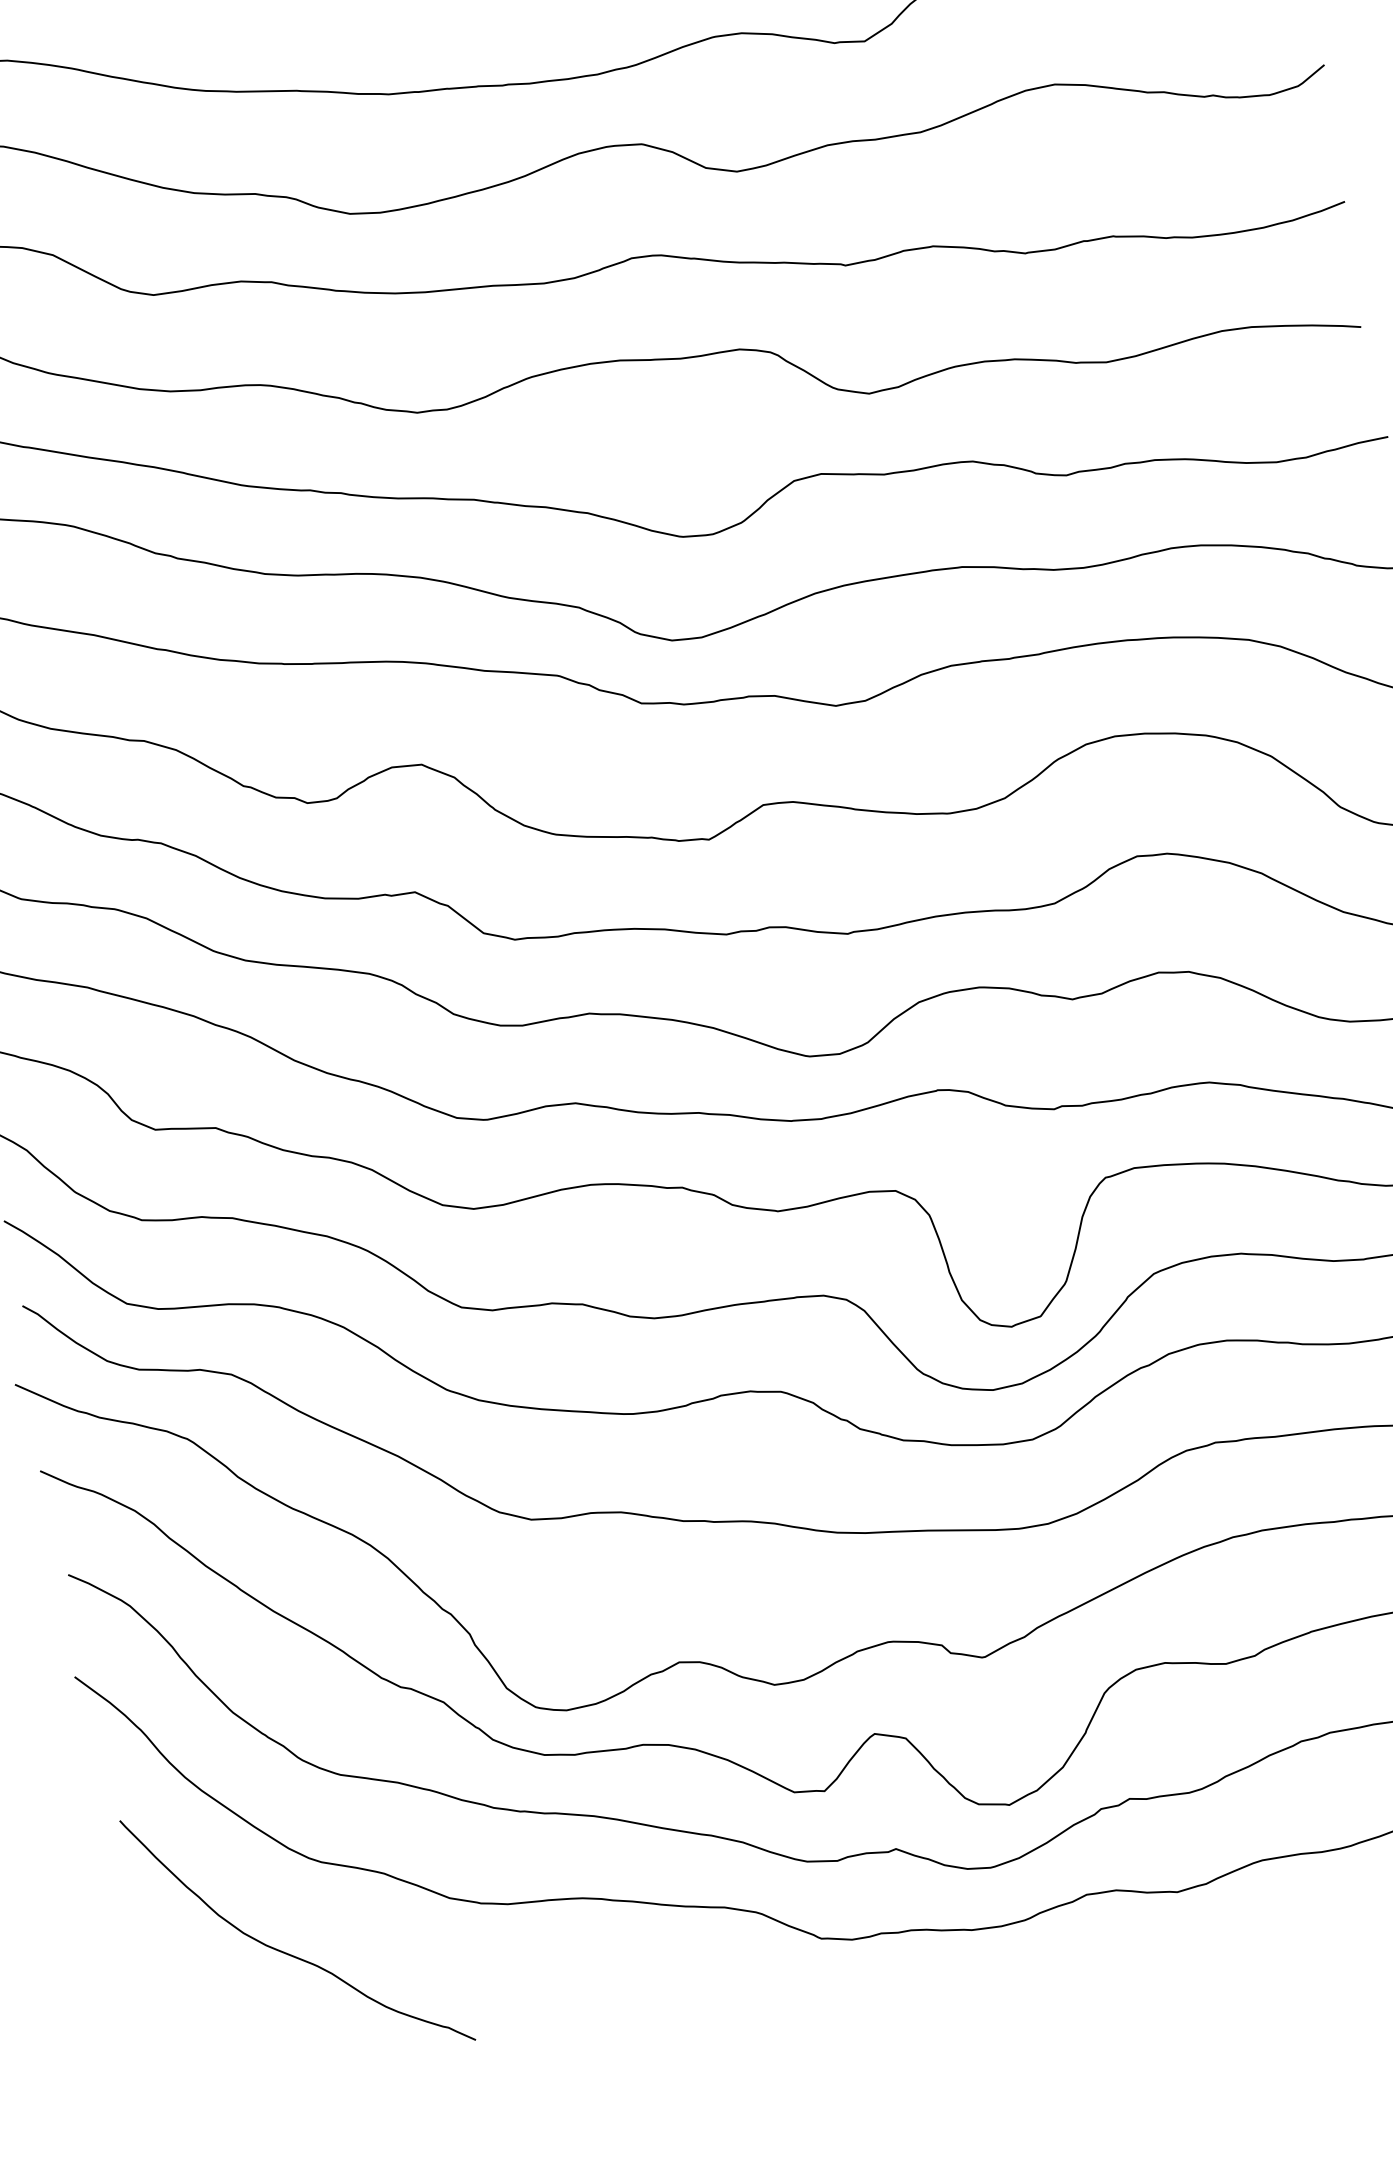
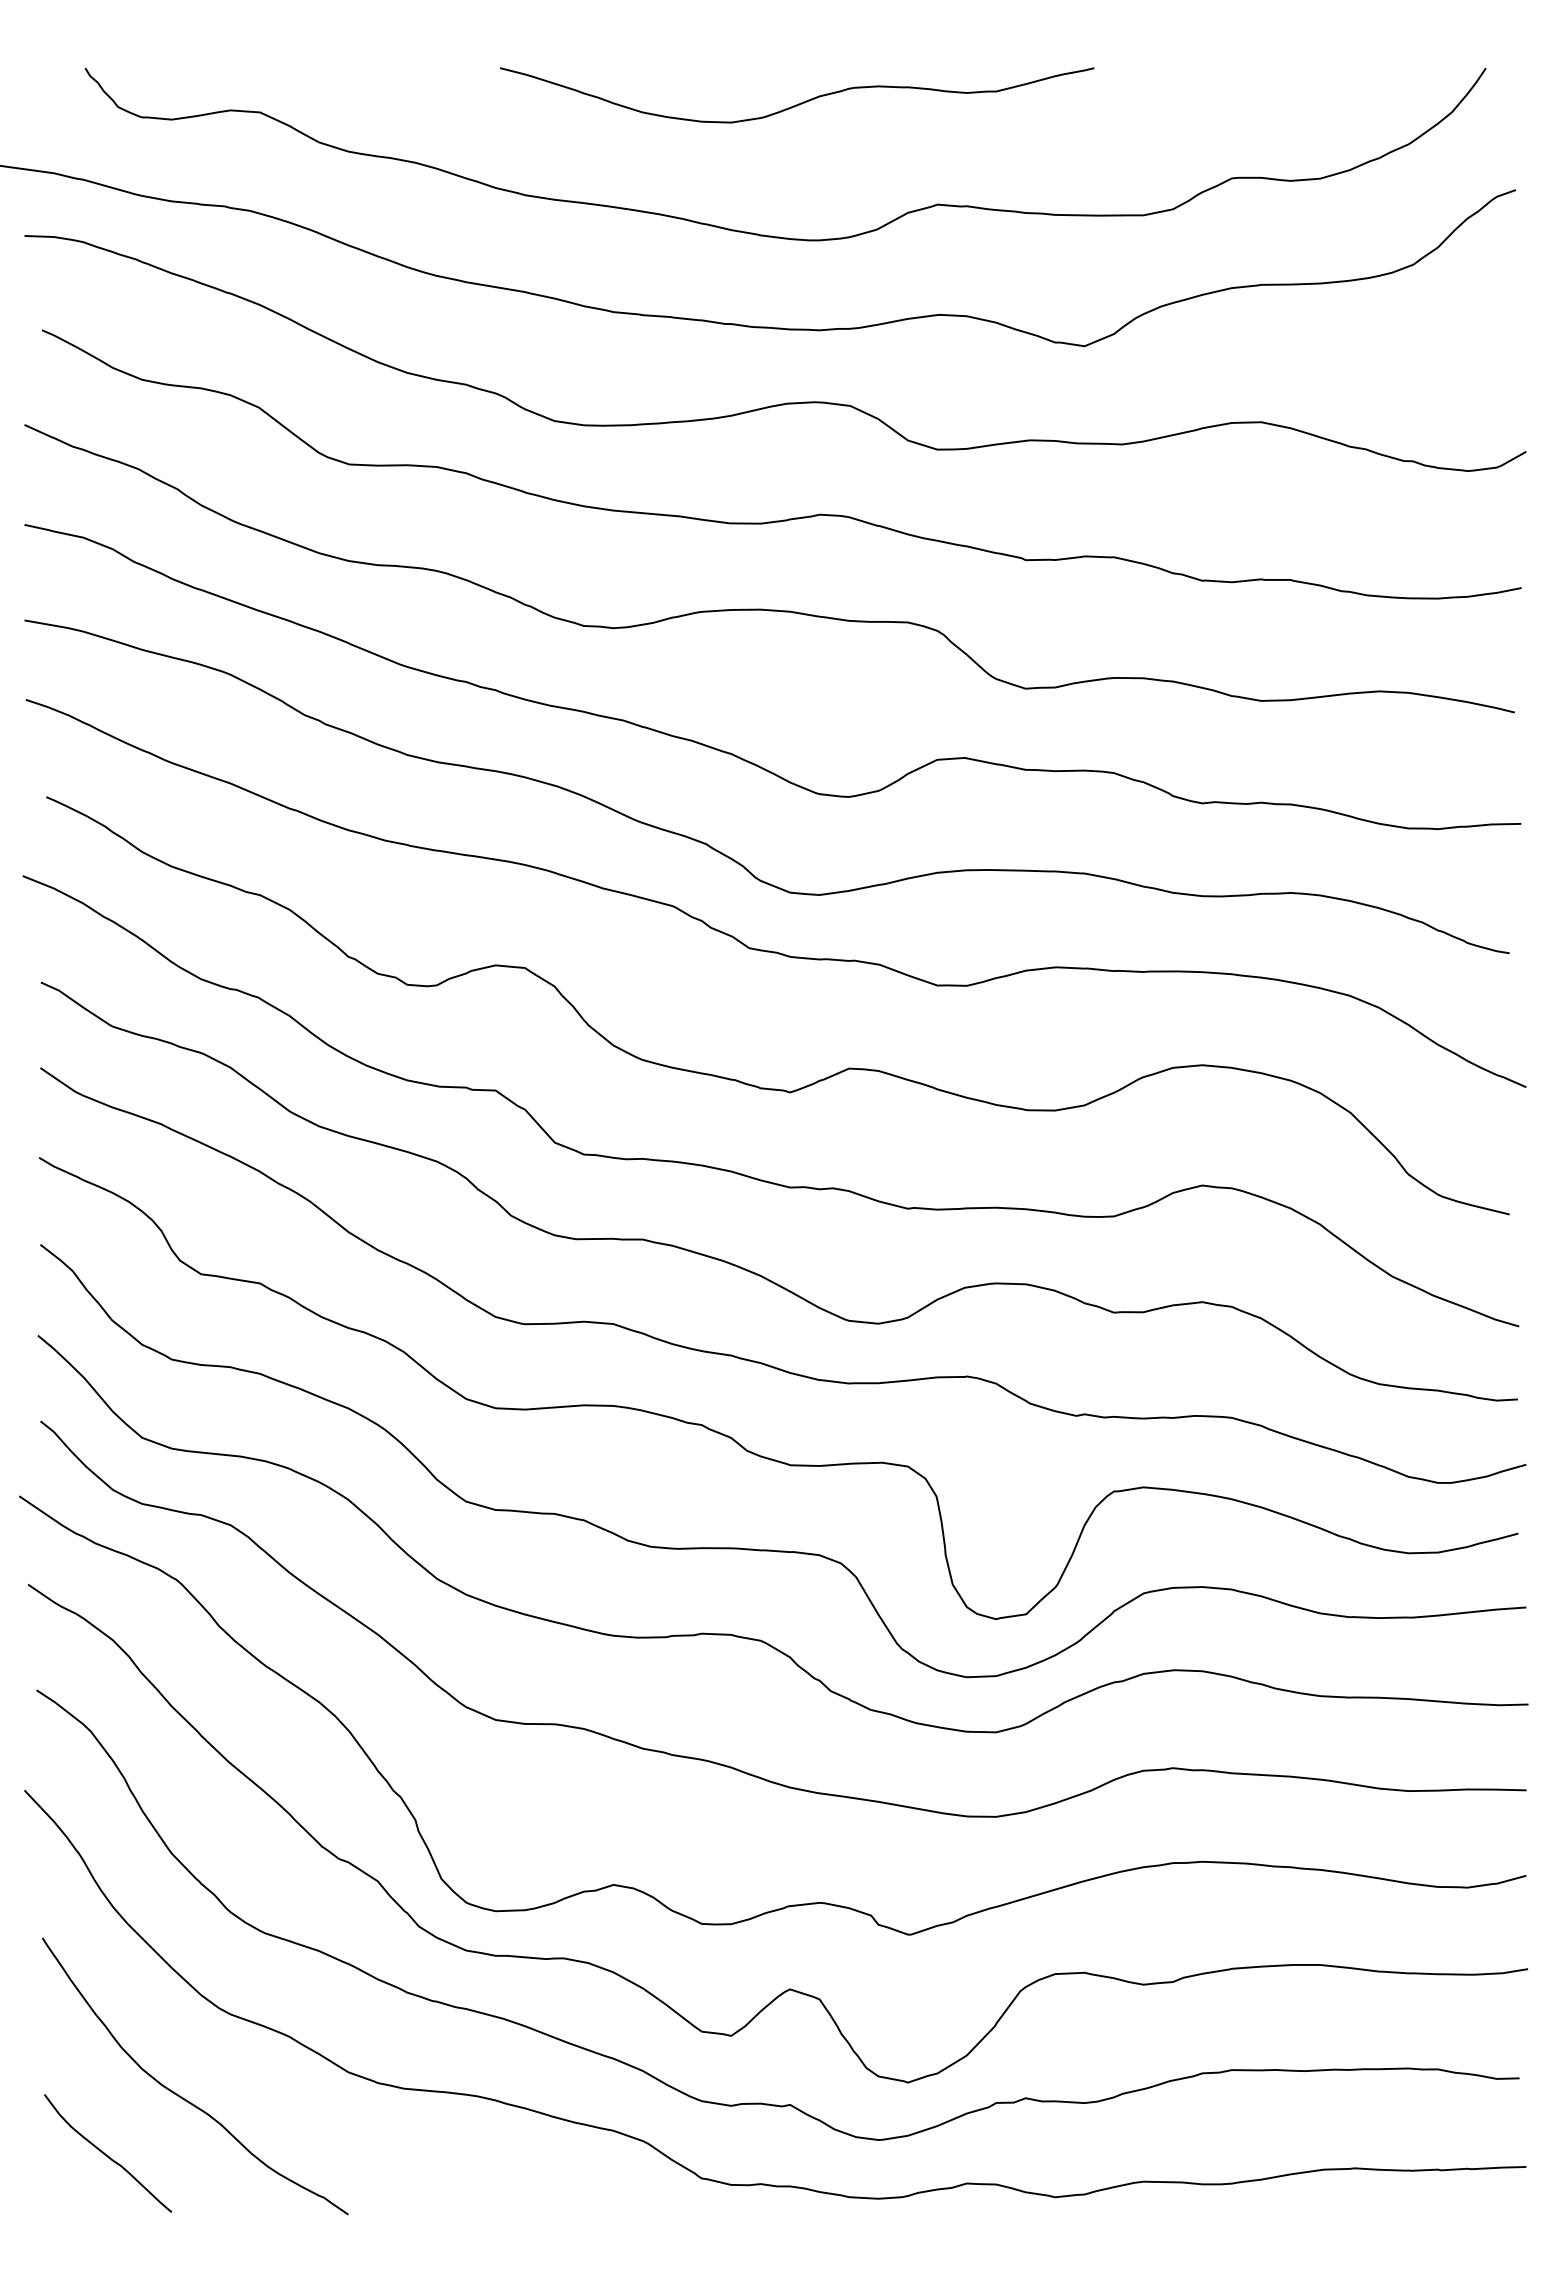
curve: (225, 2025) -> (108, 2155), added

